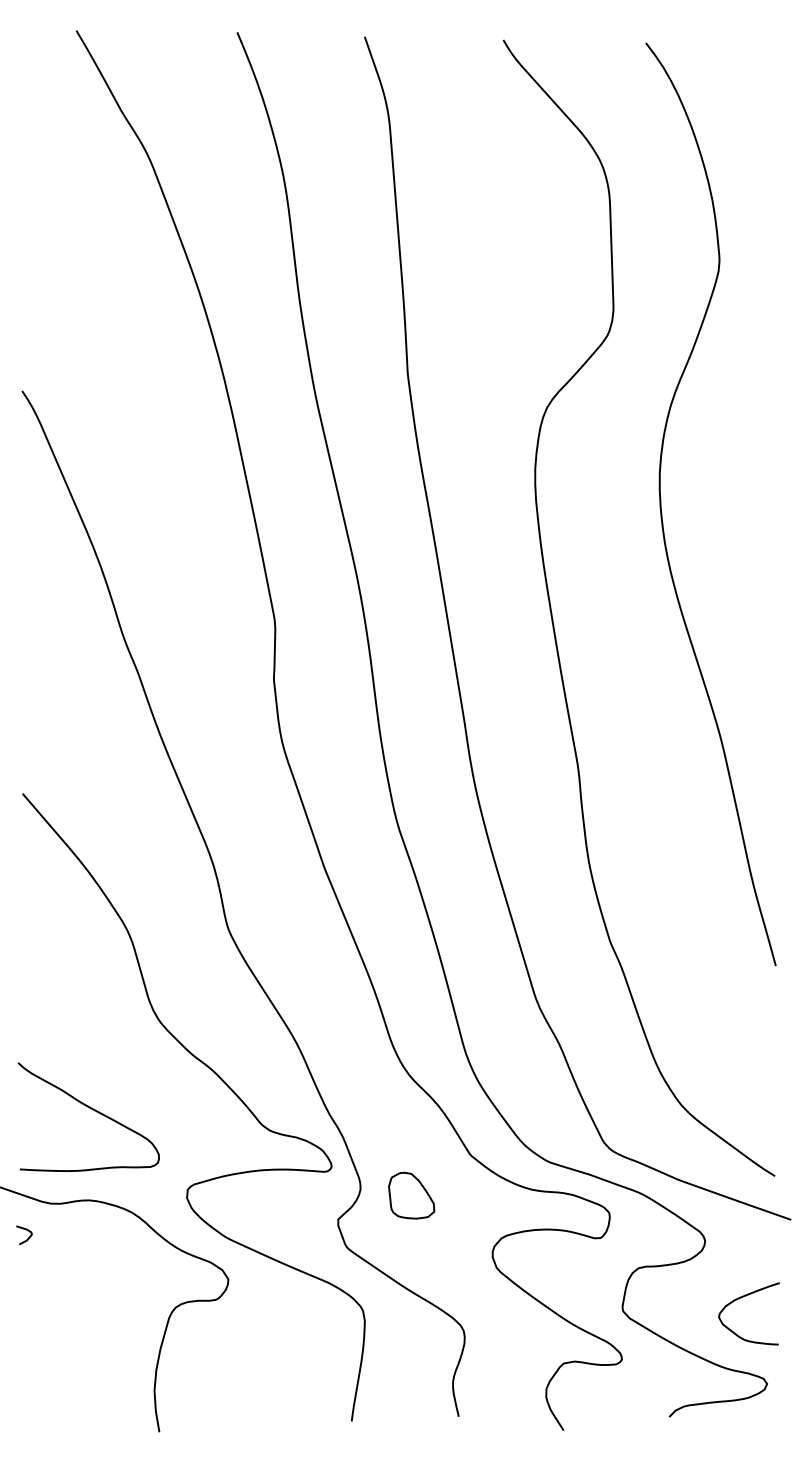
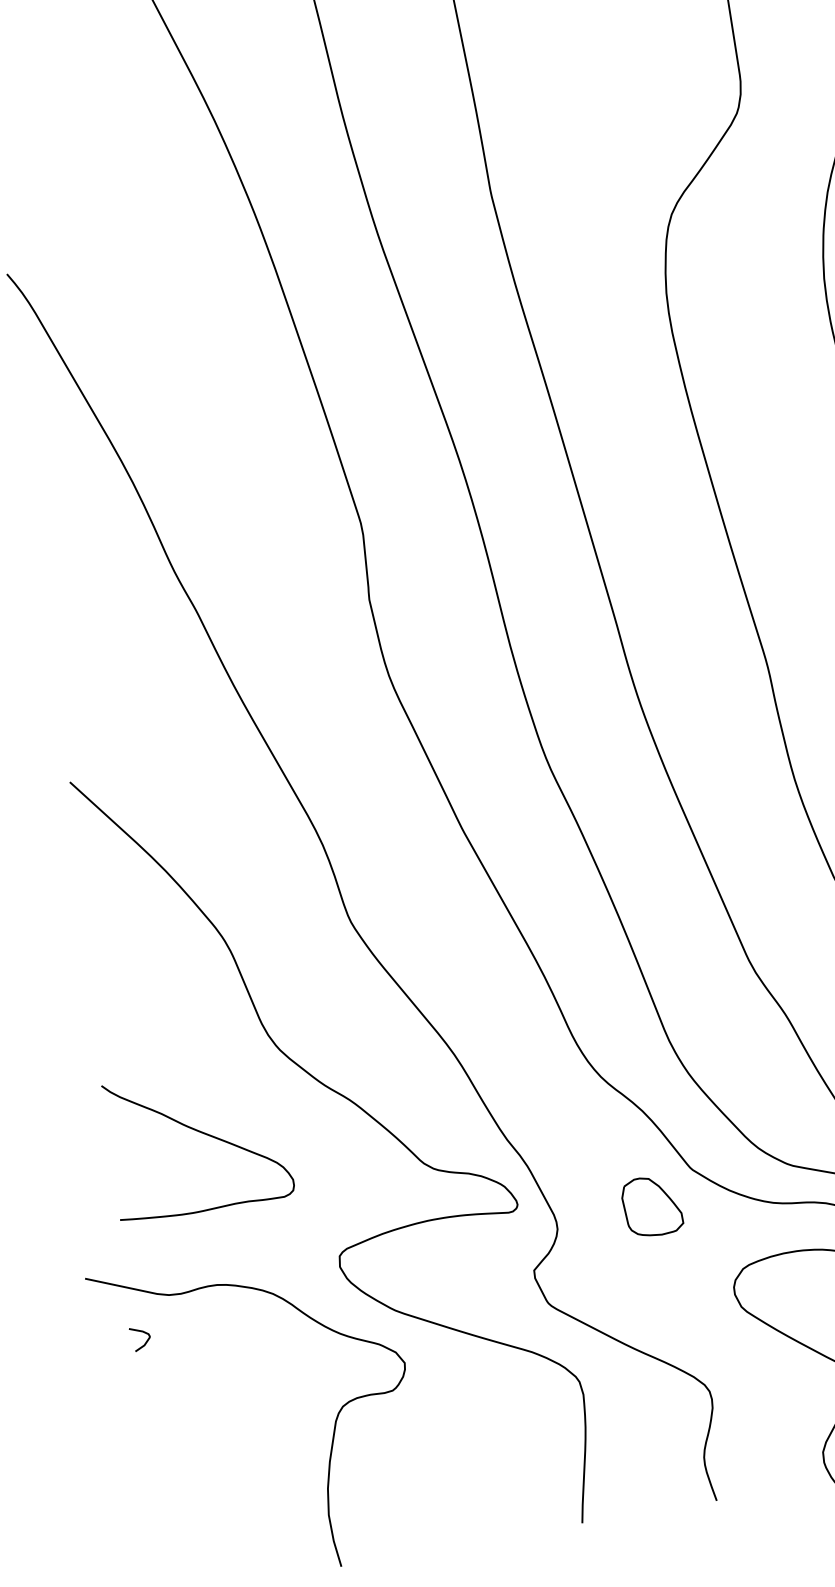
curve: (92, 1110) -> (202, 1134), moved
part: (411, 1195) -> (652, 1206), moved

